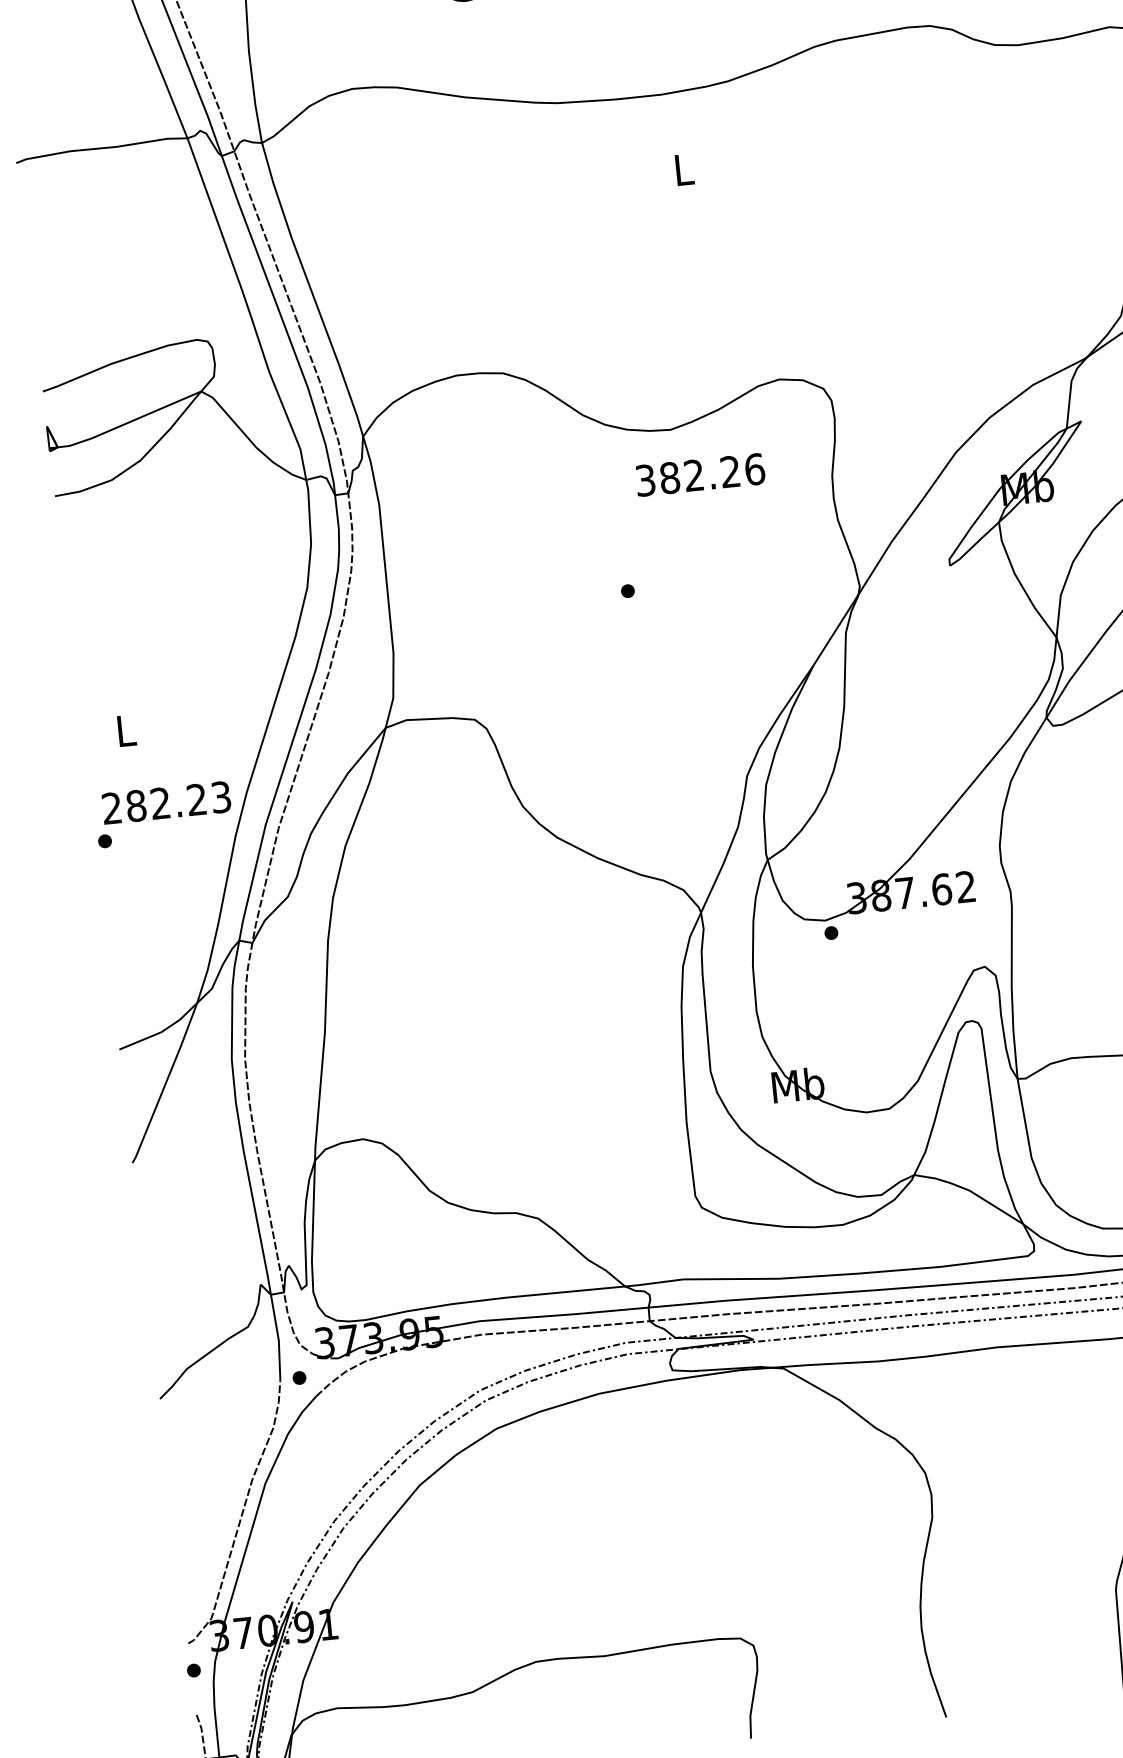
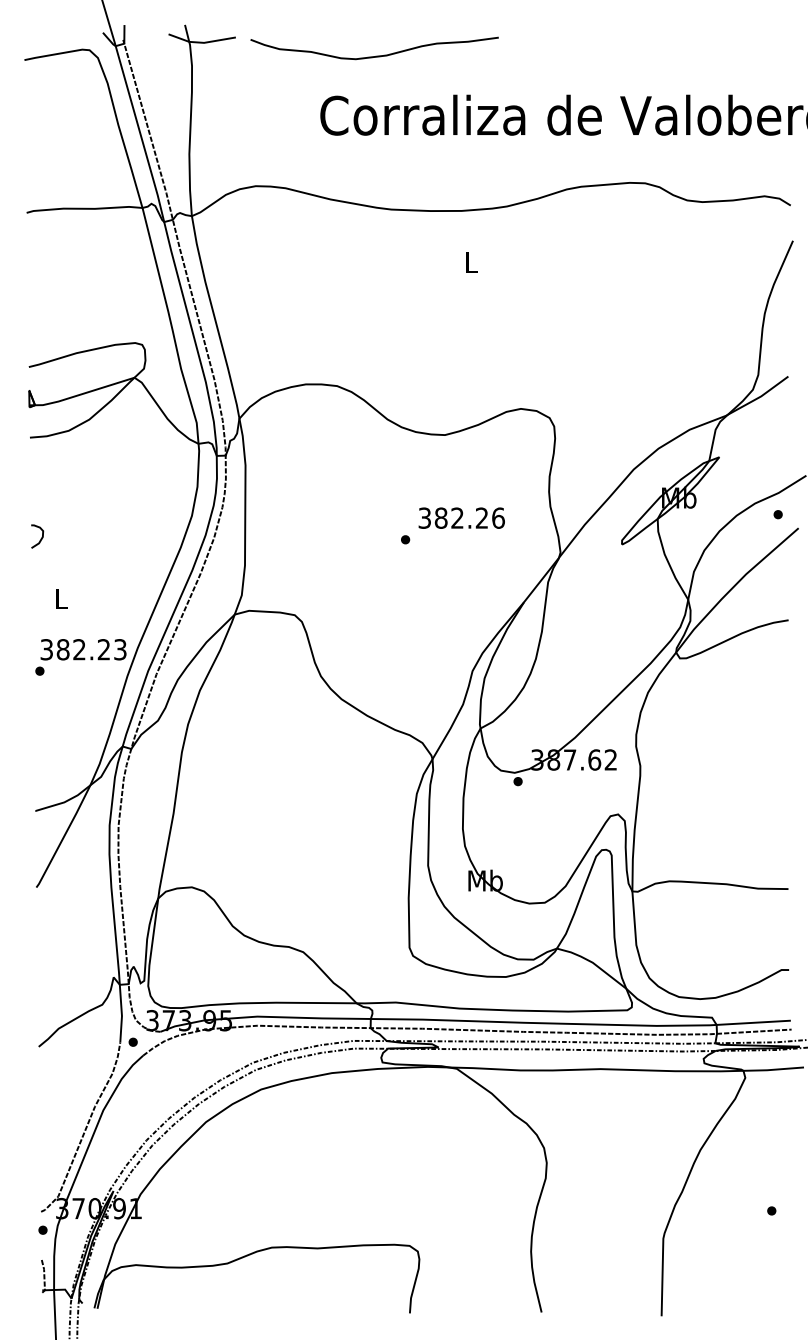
text: (699, 473) -> (461, 517), moved
curve: (85, 644) -> (40, 538), added
text: (111, 808) -> (46, 649), 282.23 -> 382.23

